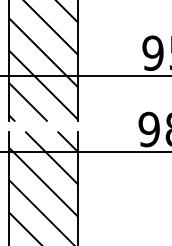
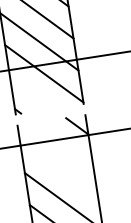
line: (27, 101) -> (30, 92), removed
line: (51, 158) -> (63, 145), removed
line: (43, 181) -> (59, 169), removed

